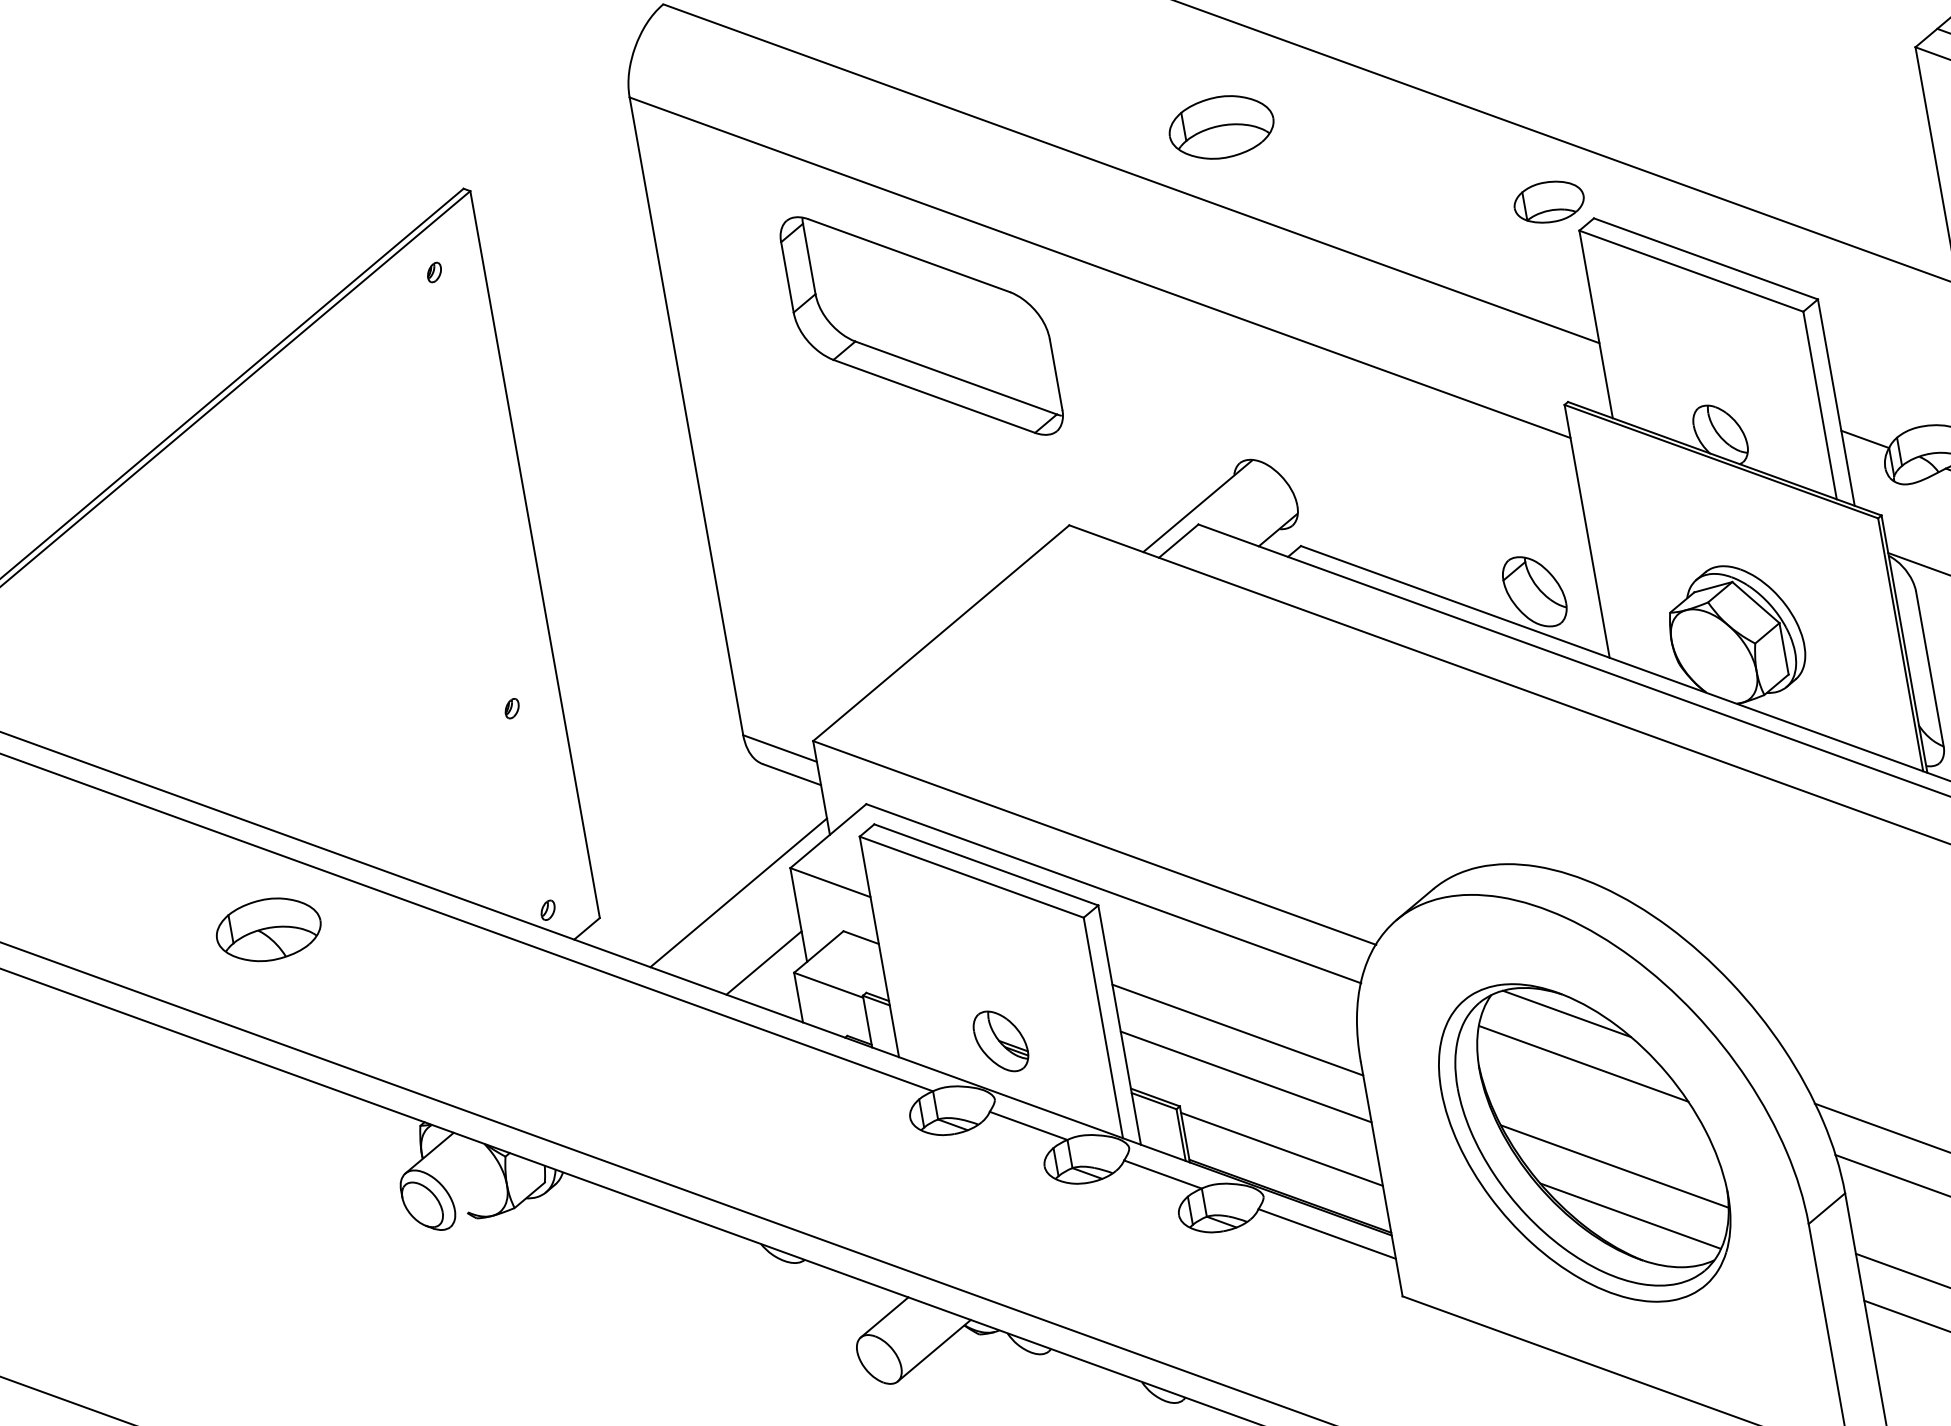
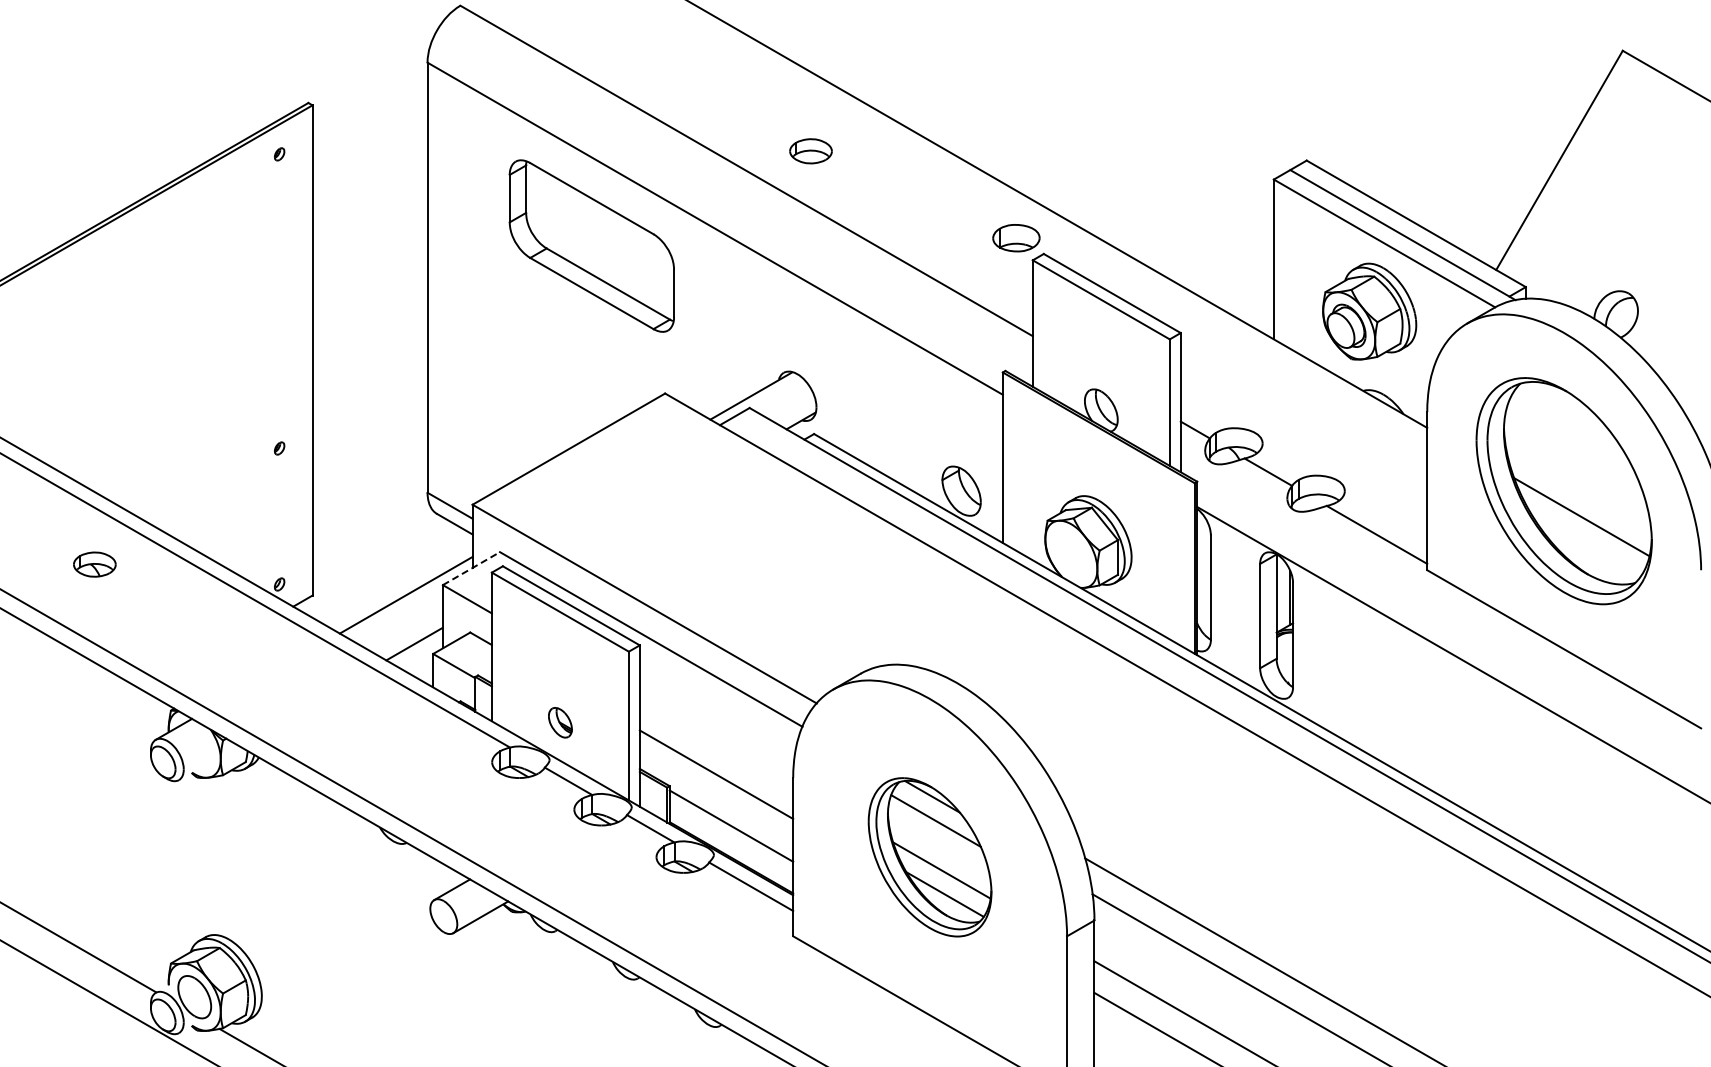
part: (1220, 128) -> (810, 151), size x0.6
line: (828, 835) -> (471, 568), solid -> dashed
part: (268, 929) -> (94, 564), size x0.6
line: (1237, 1029) -> (716, 742), removed
part: (1001, 1040) -> (560, 722), size x0.7
part: (1583, 1143) -> (929, 857), size x0.7

